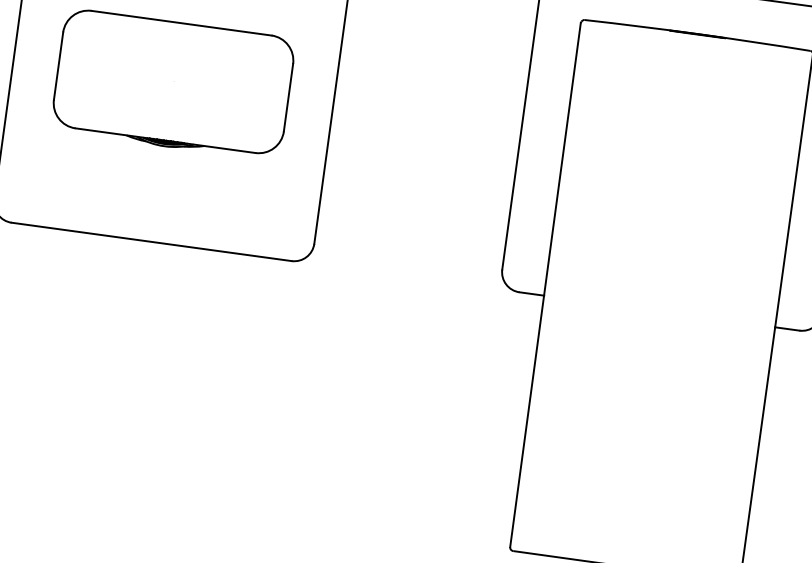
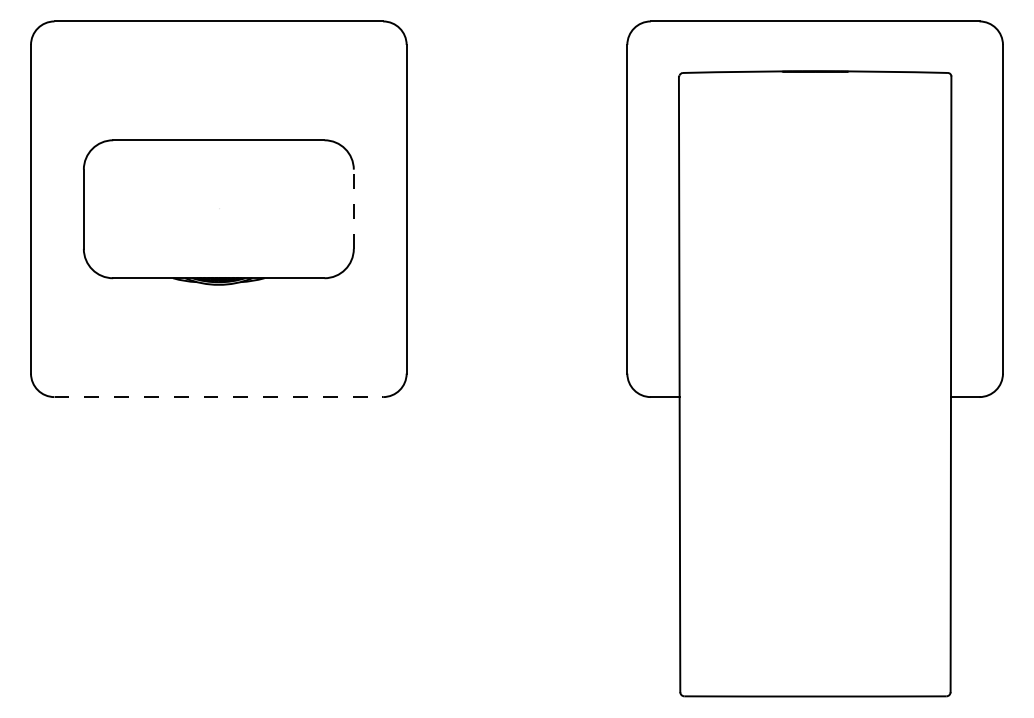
line: (288, 97) -> (353, 209), solid -> dashed
line: (152, 242) -> (219, 397), solid -> dashed

